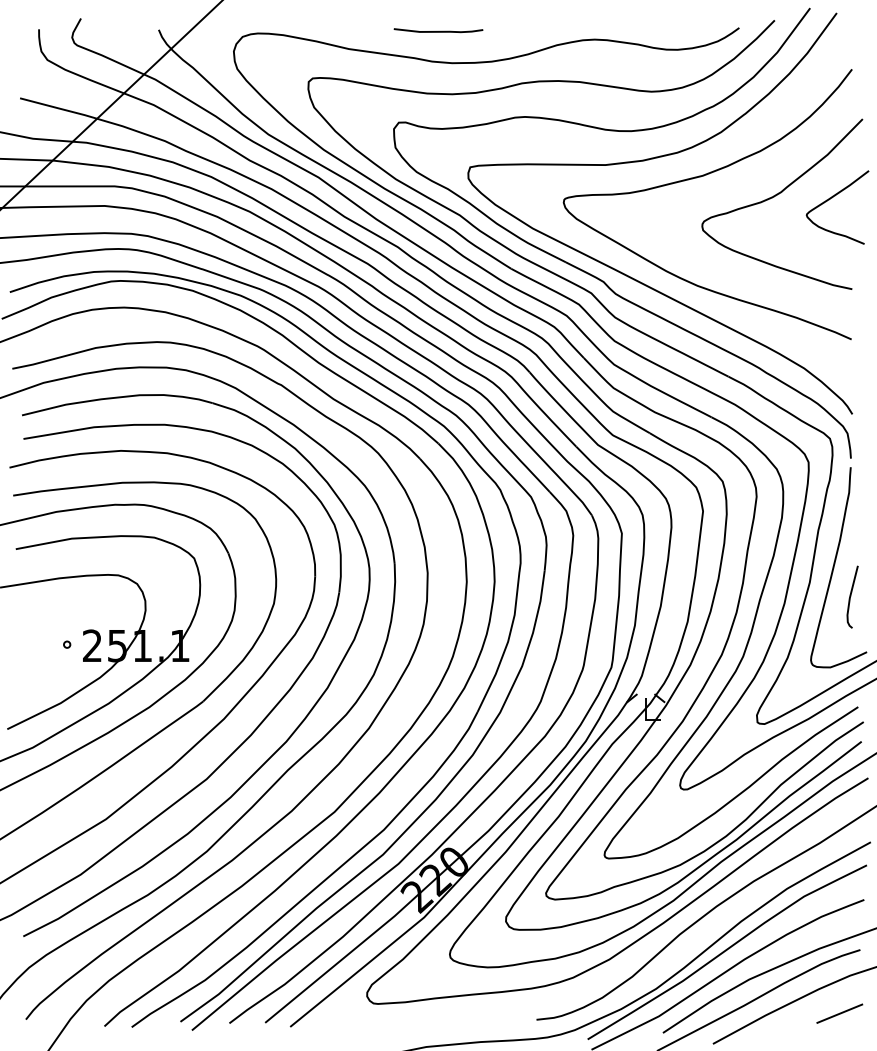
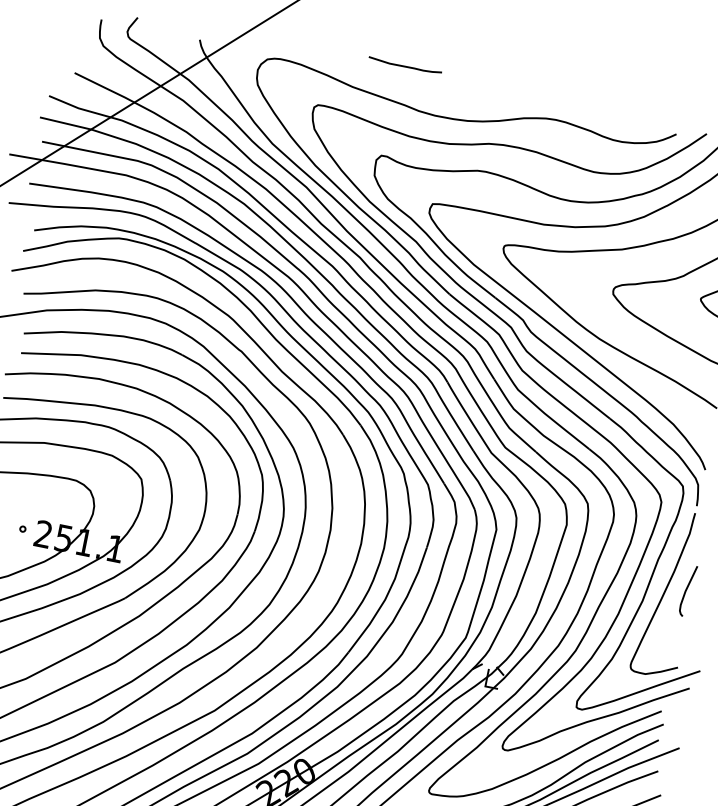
curve: (438, 30) -> (405, 65), moved
curve: (851, 596) -> (687, 590), moved

